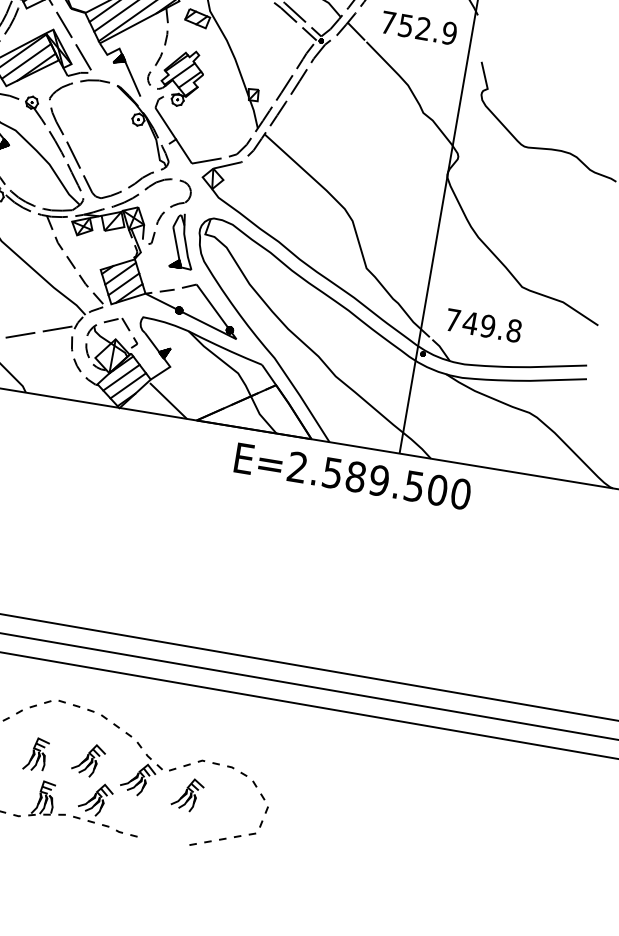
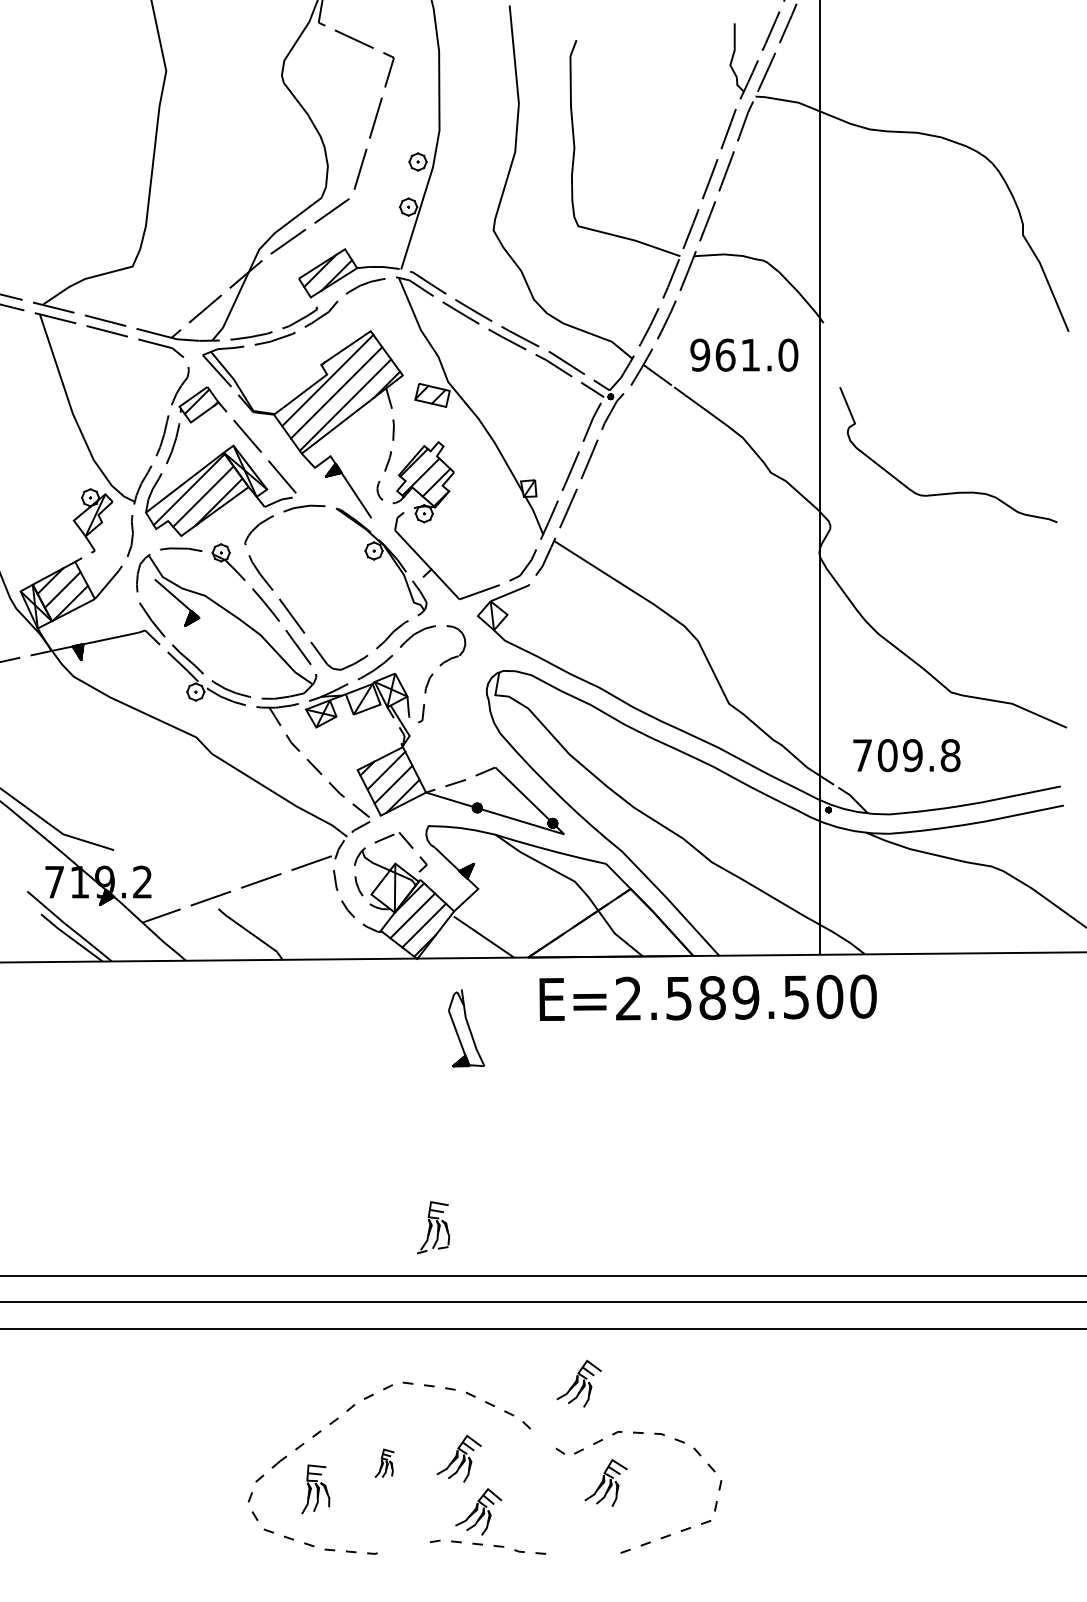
text: (419, 27) -> (744, 354), 752.9 -> 961.0
part: (183, 241) -> (466, 1028), moved
text: (470, 323) -> (887, 755), 749.8 -> 709.8
text: (352, 475) -> (707, 997), moved
part: (180, 722) -> (578, 1383), added
part: (36, 754) -> (384, 1463), size x0.6
part: (138, 774) -> (532, 1466), removed
part: (42, 799) -> (433, 1227), moved

